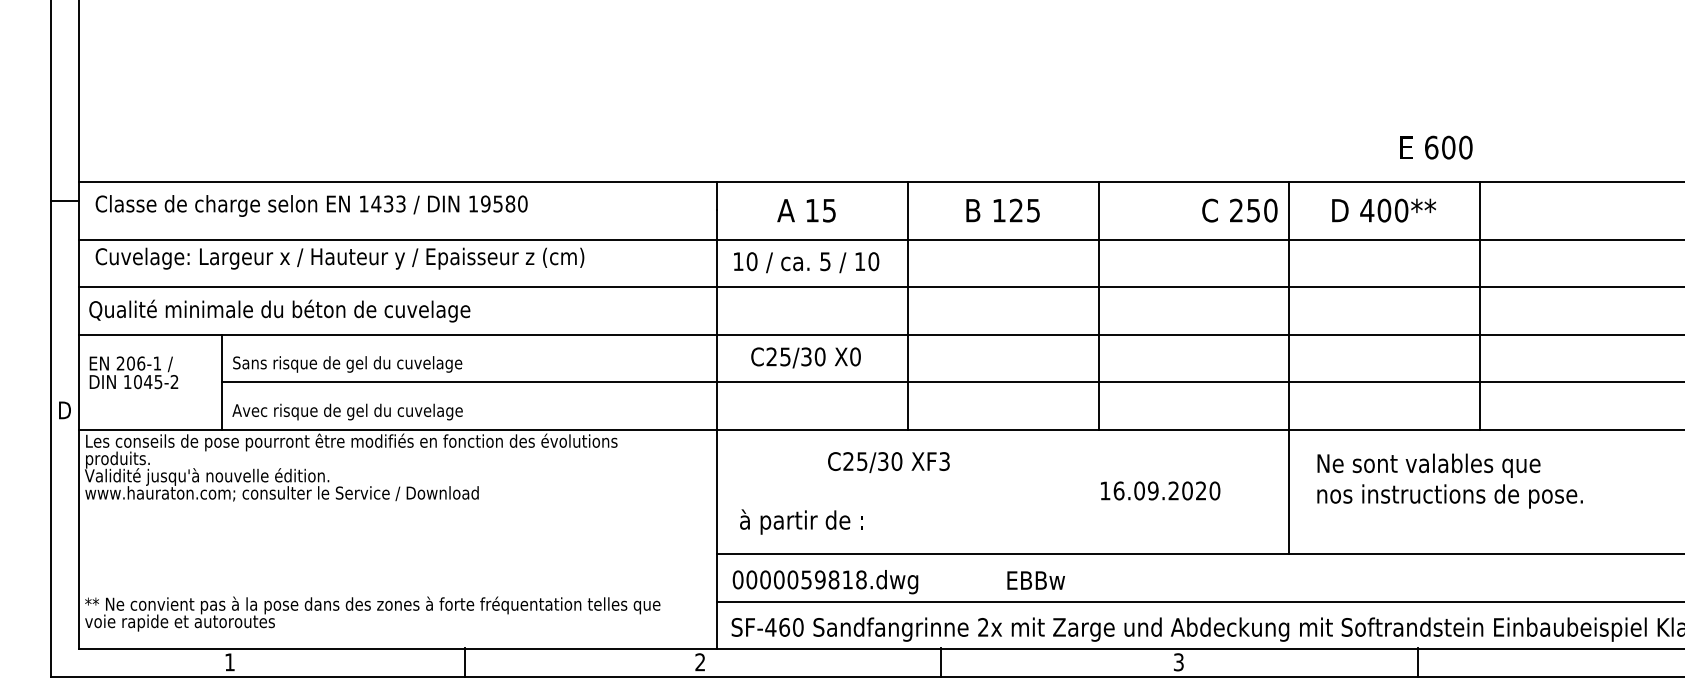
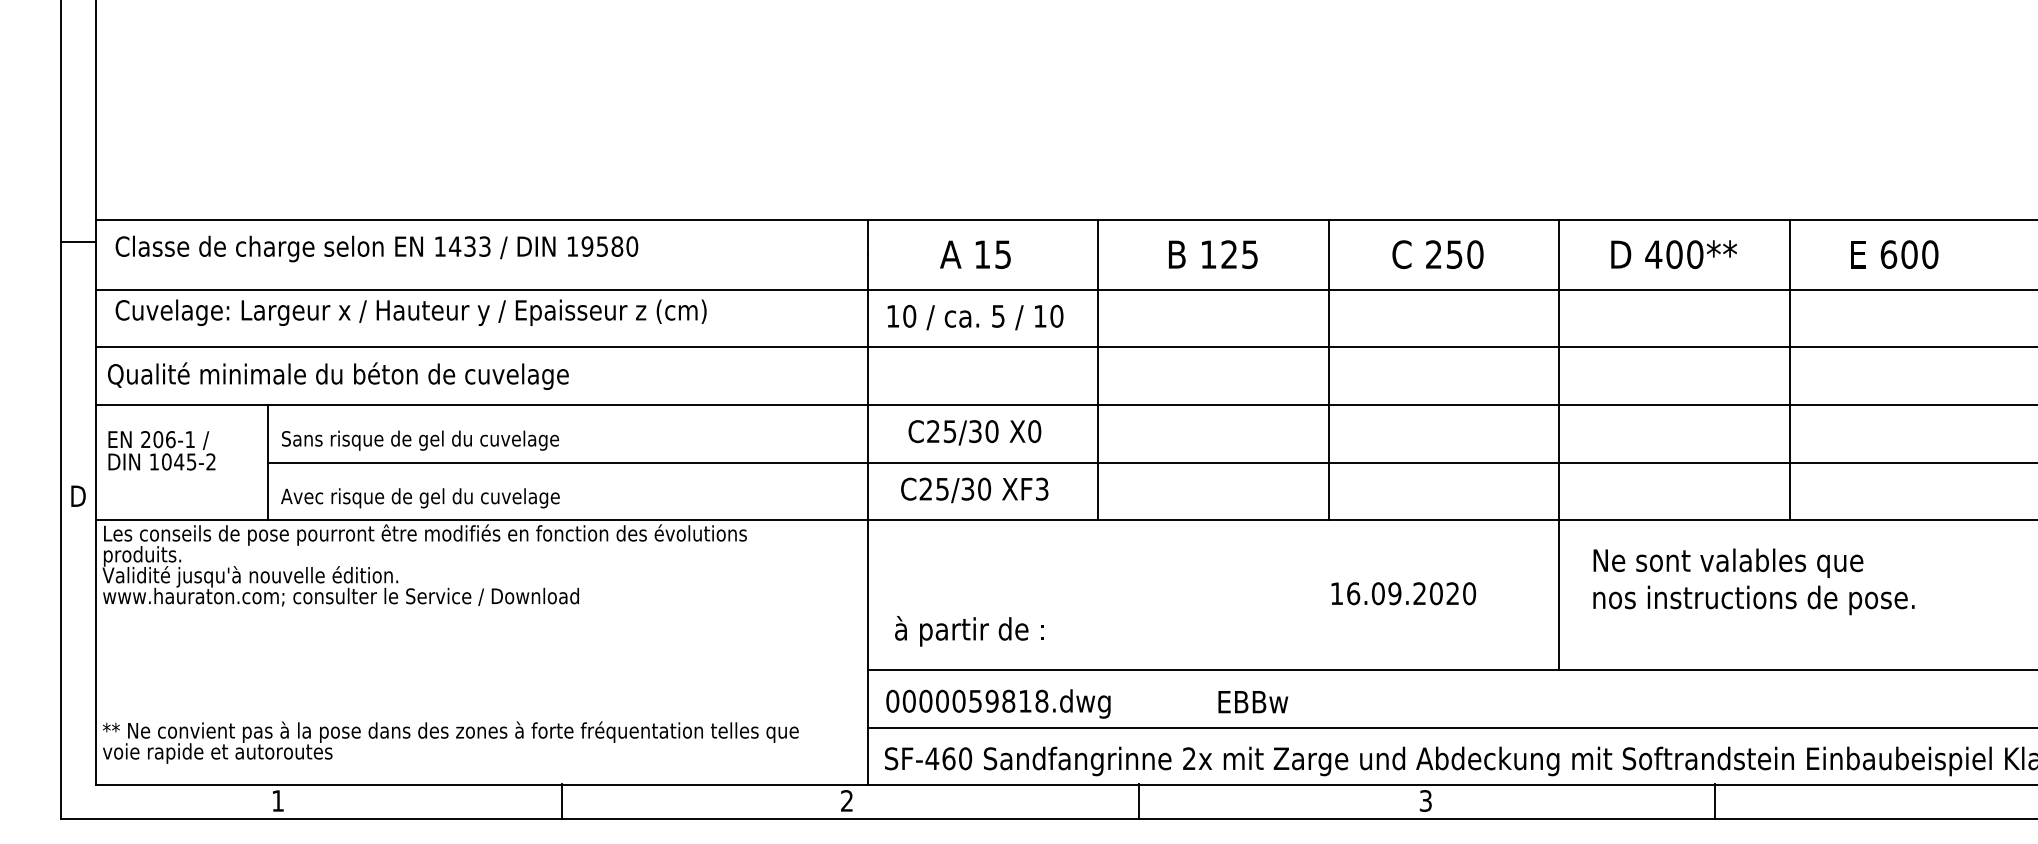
text: (1436, 147) -> (1894, 254), moved
text: (1239, 210) -> (1437, 254), moved
text: (888, 462) -> (974, 490), moved

